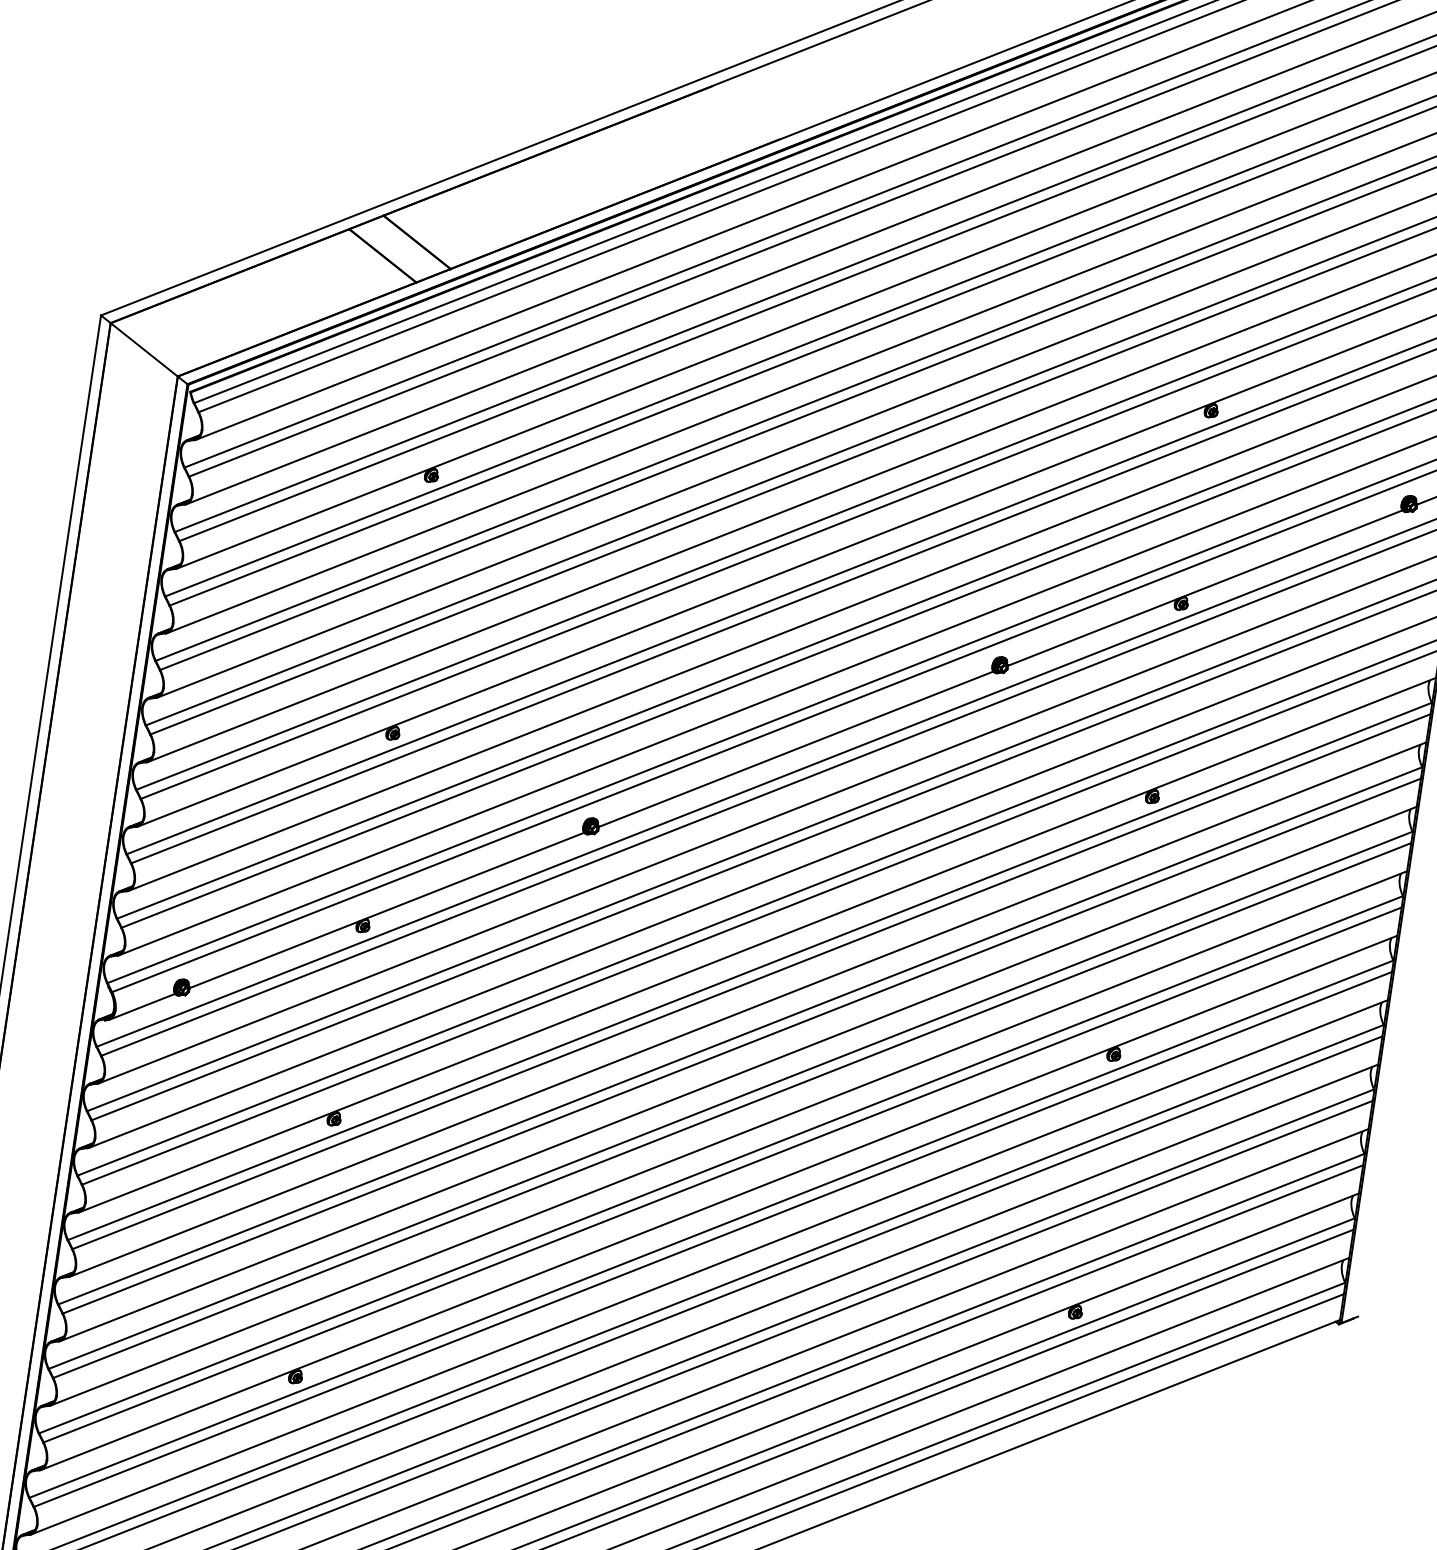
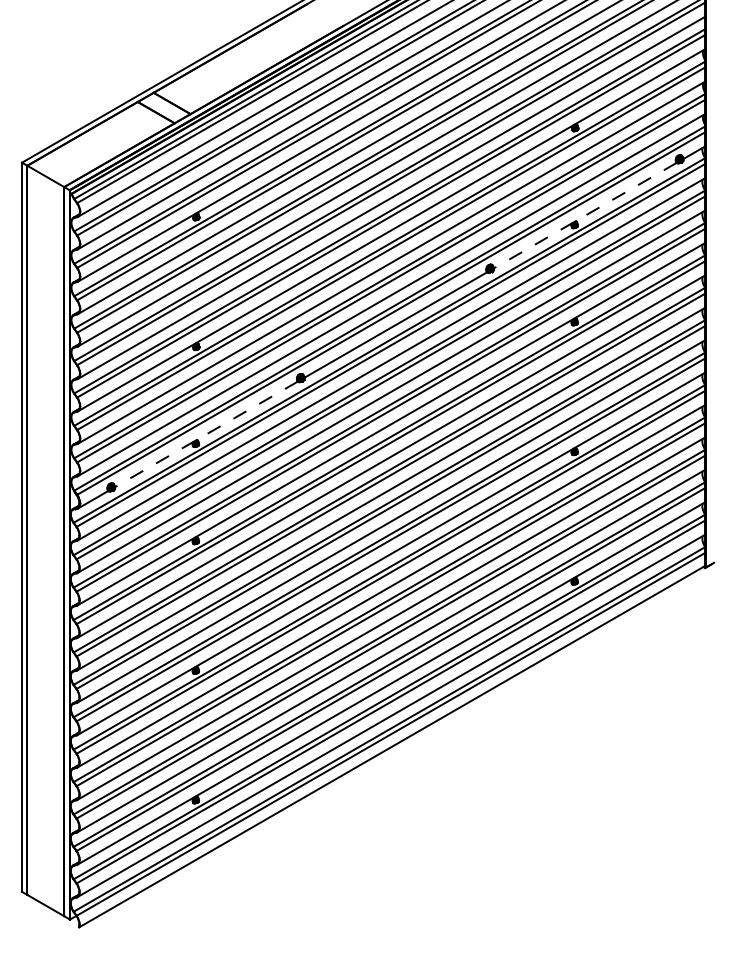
line: (1205, 587) -> (585, 215), solid -> dashed
line: (387, 910) -> (206, 434), solid -> dashed

